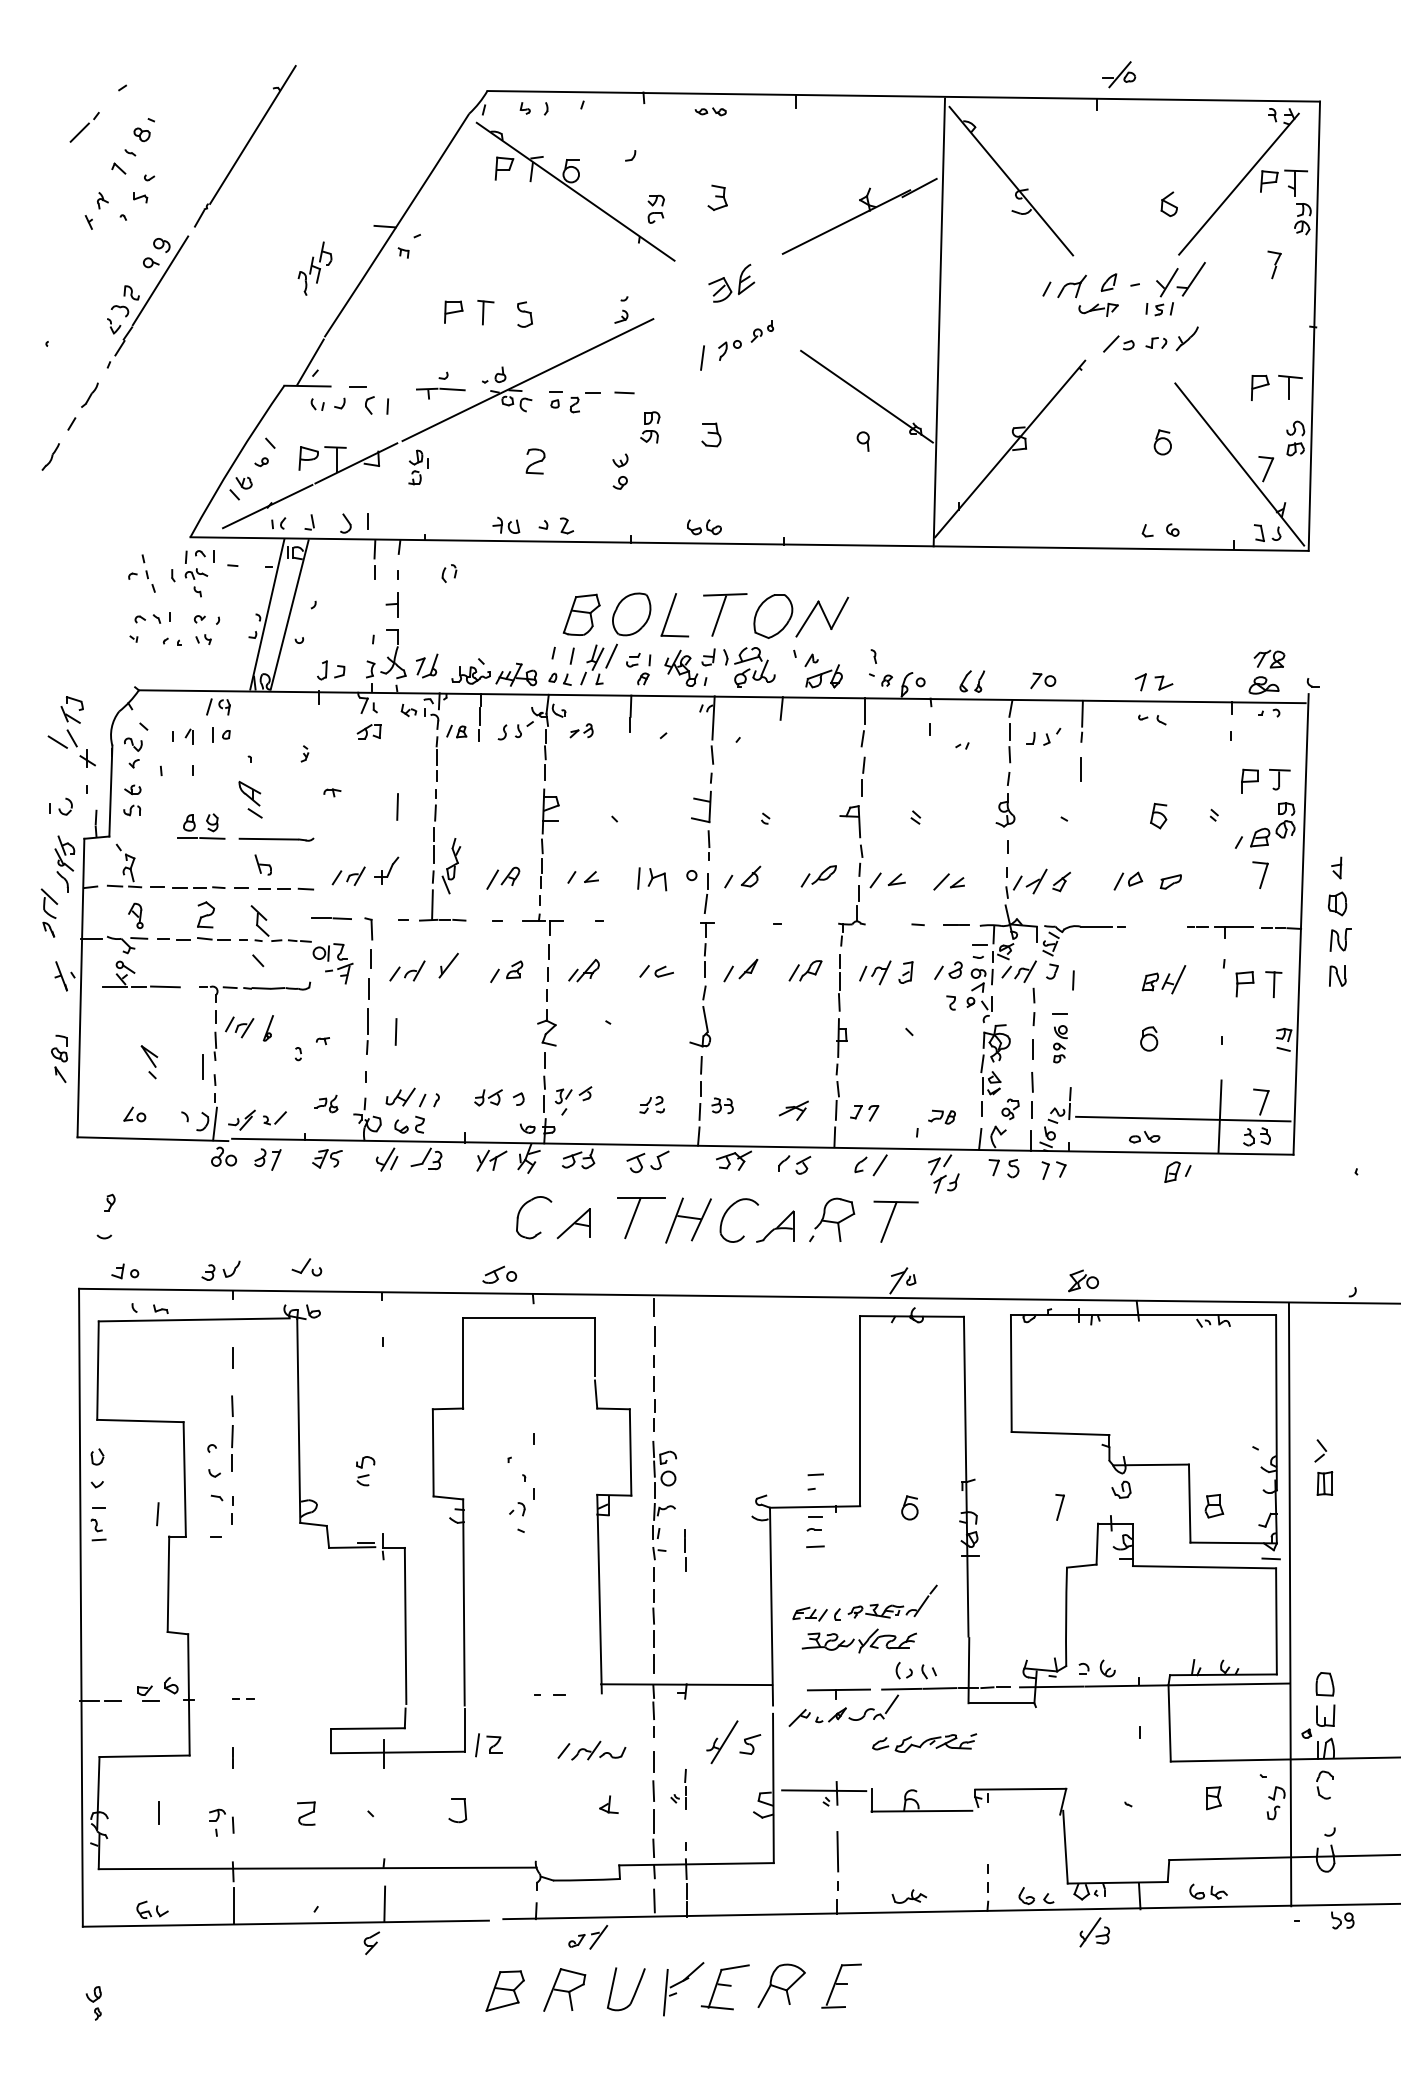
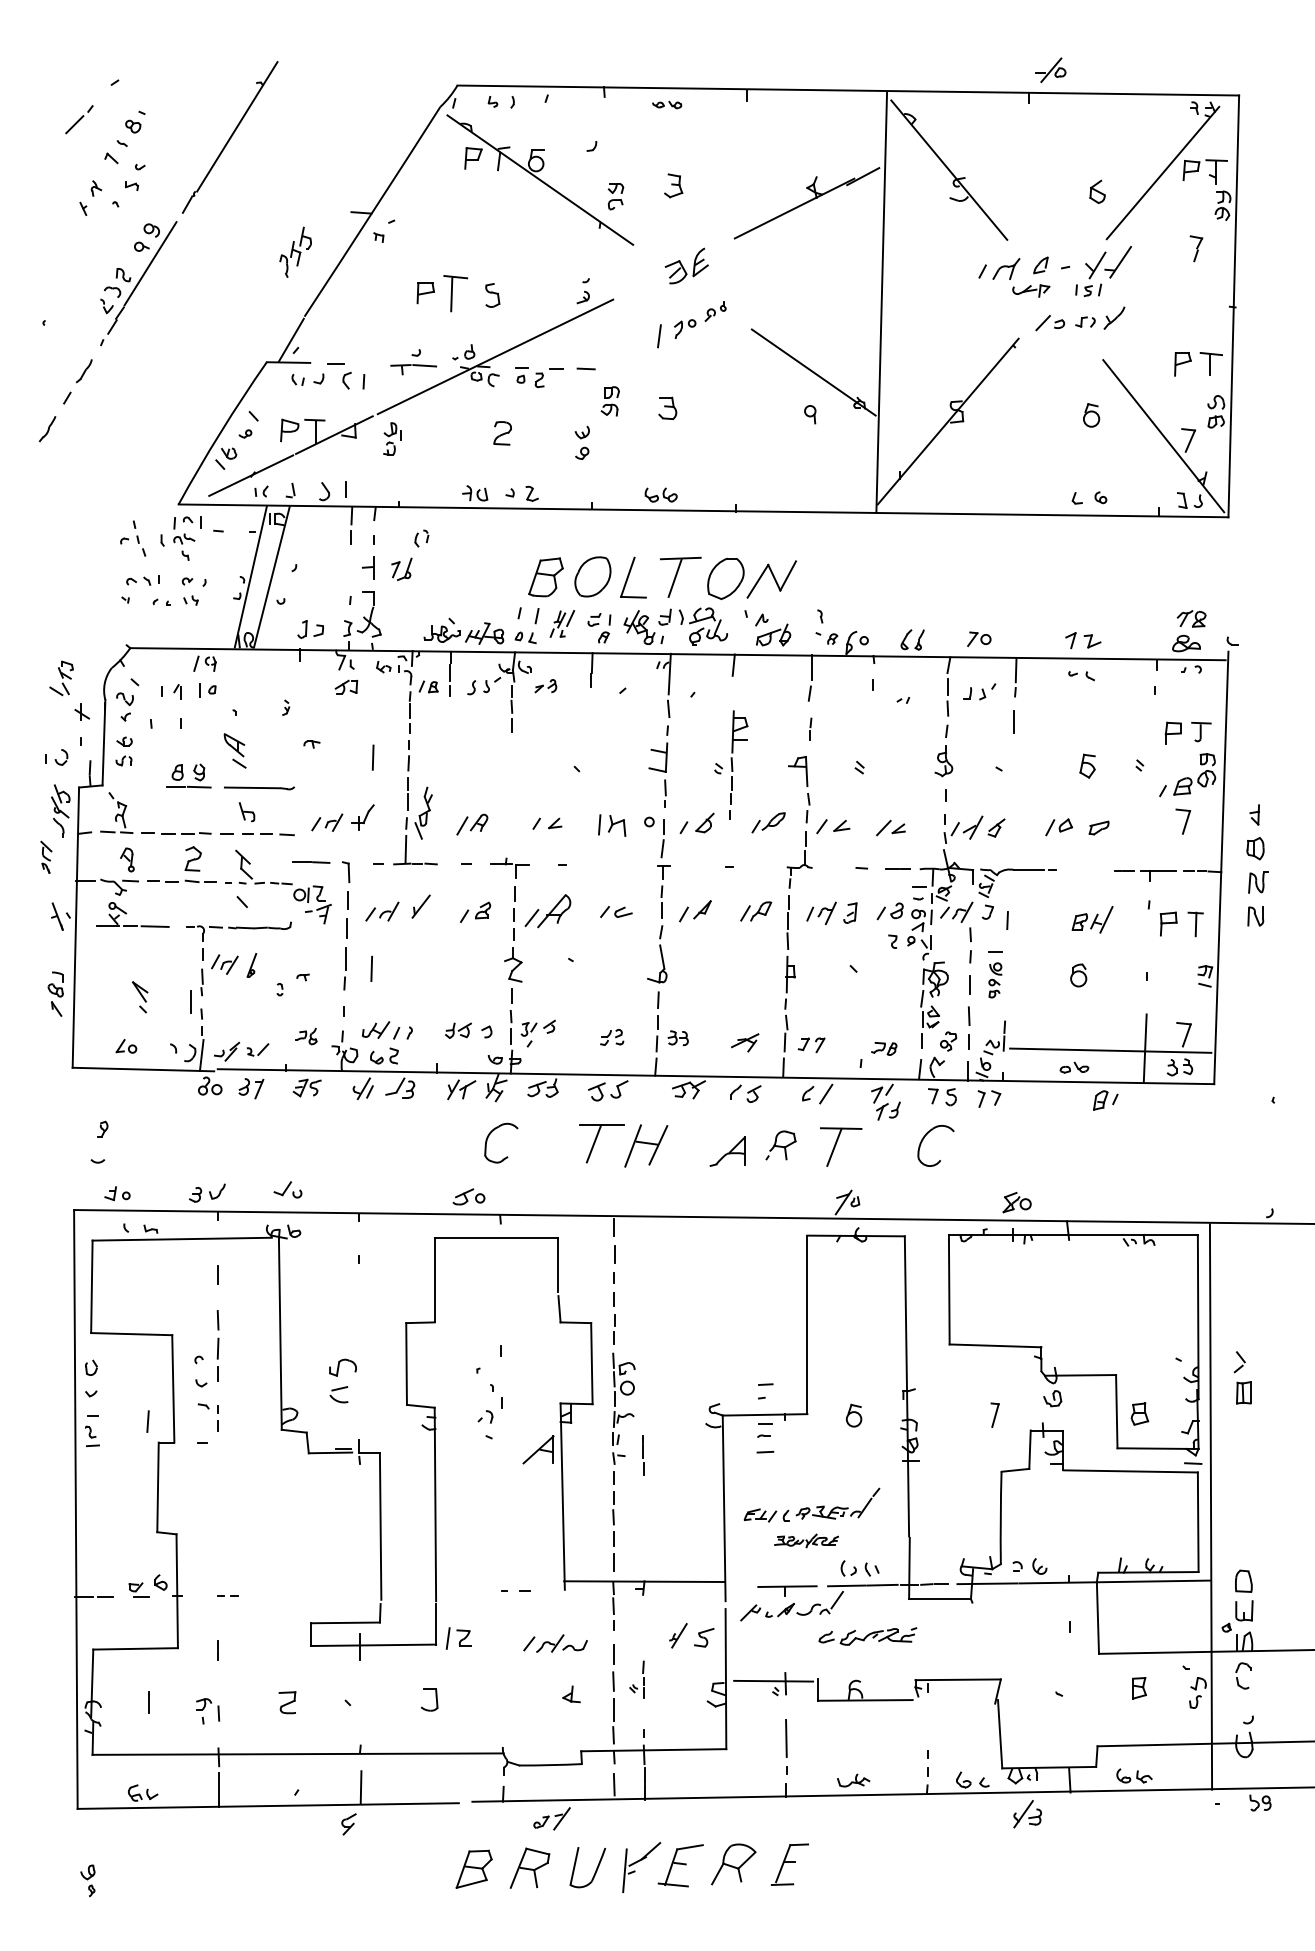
part: (486, 312) -> (456, 293), size x1.6
part: (599, 664) -> (562, 623), size x0.7
part: (426, 666) -> (401, 569), moved
part: (65, 722) -> (61, 678), size x0.7
part: (863, 776) -> (810, 729), size x0.6
part: (549, 846) -> (738, 764), moved
part: (49, 913) -> (46, 857), size x0.7
part: (584, 970) -> (548, 911), size x1.6
part: (728, 1211) -> (925, 1137), moved
part: (831, 1220) -> (780, 1145), size x0.7
part: (573, 1223) -> (538, 1449), moved
part: (366, 1471) -> (343, 1381), size x1.6
part: (859, 1640) -> (806, 1540), size x0.6
part: (722, 1742) -> (678, 1635), size x0.6

